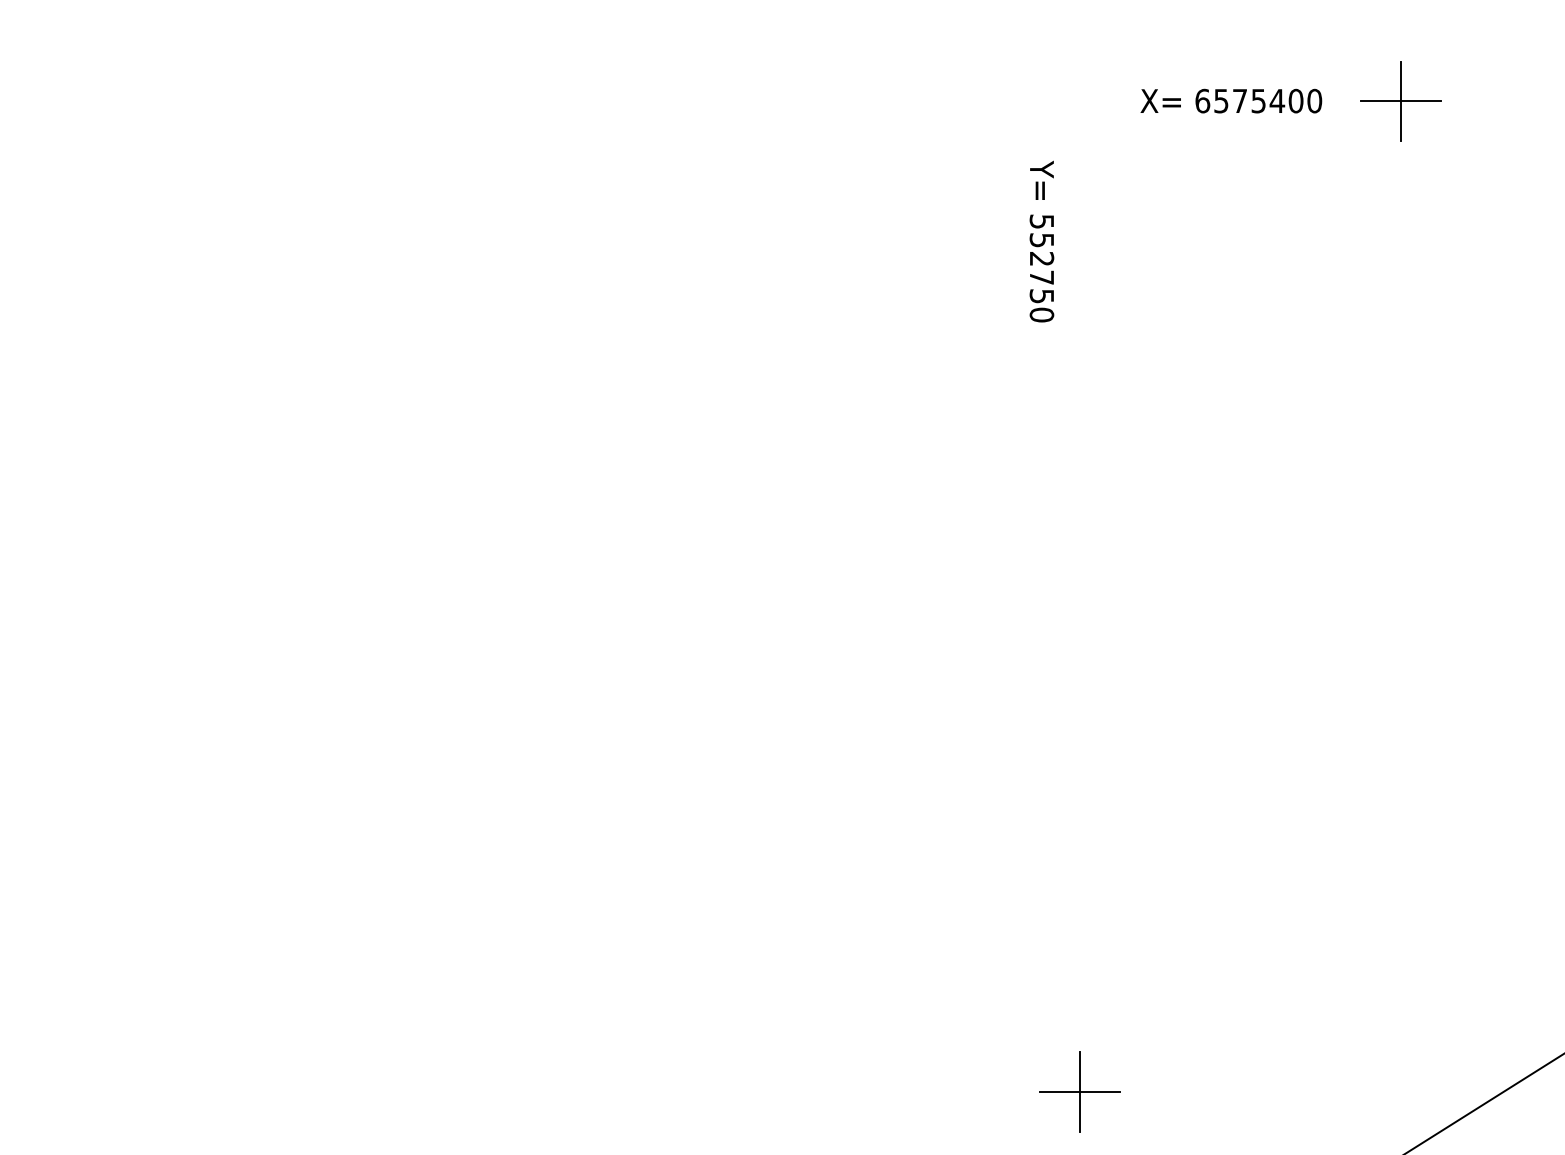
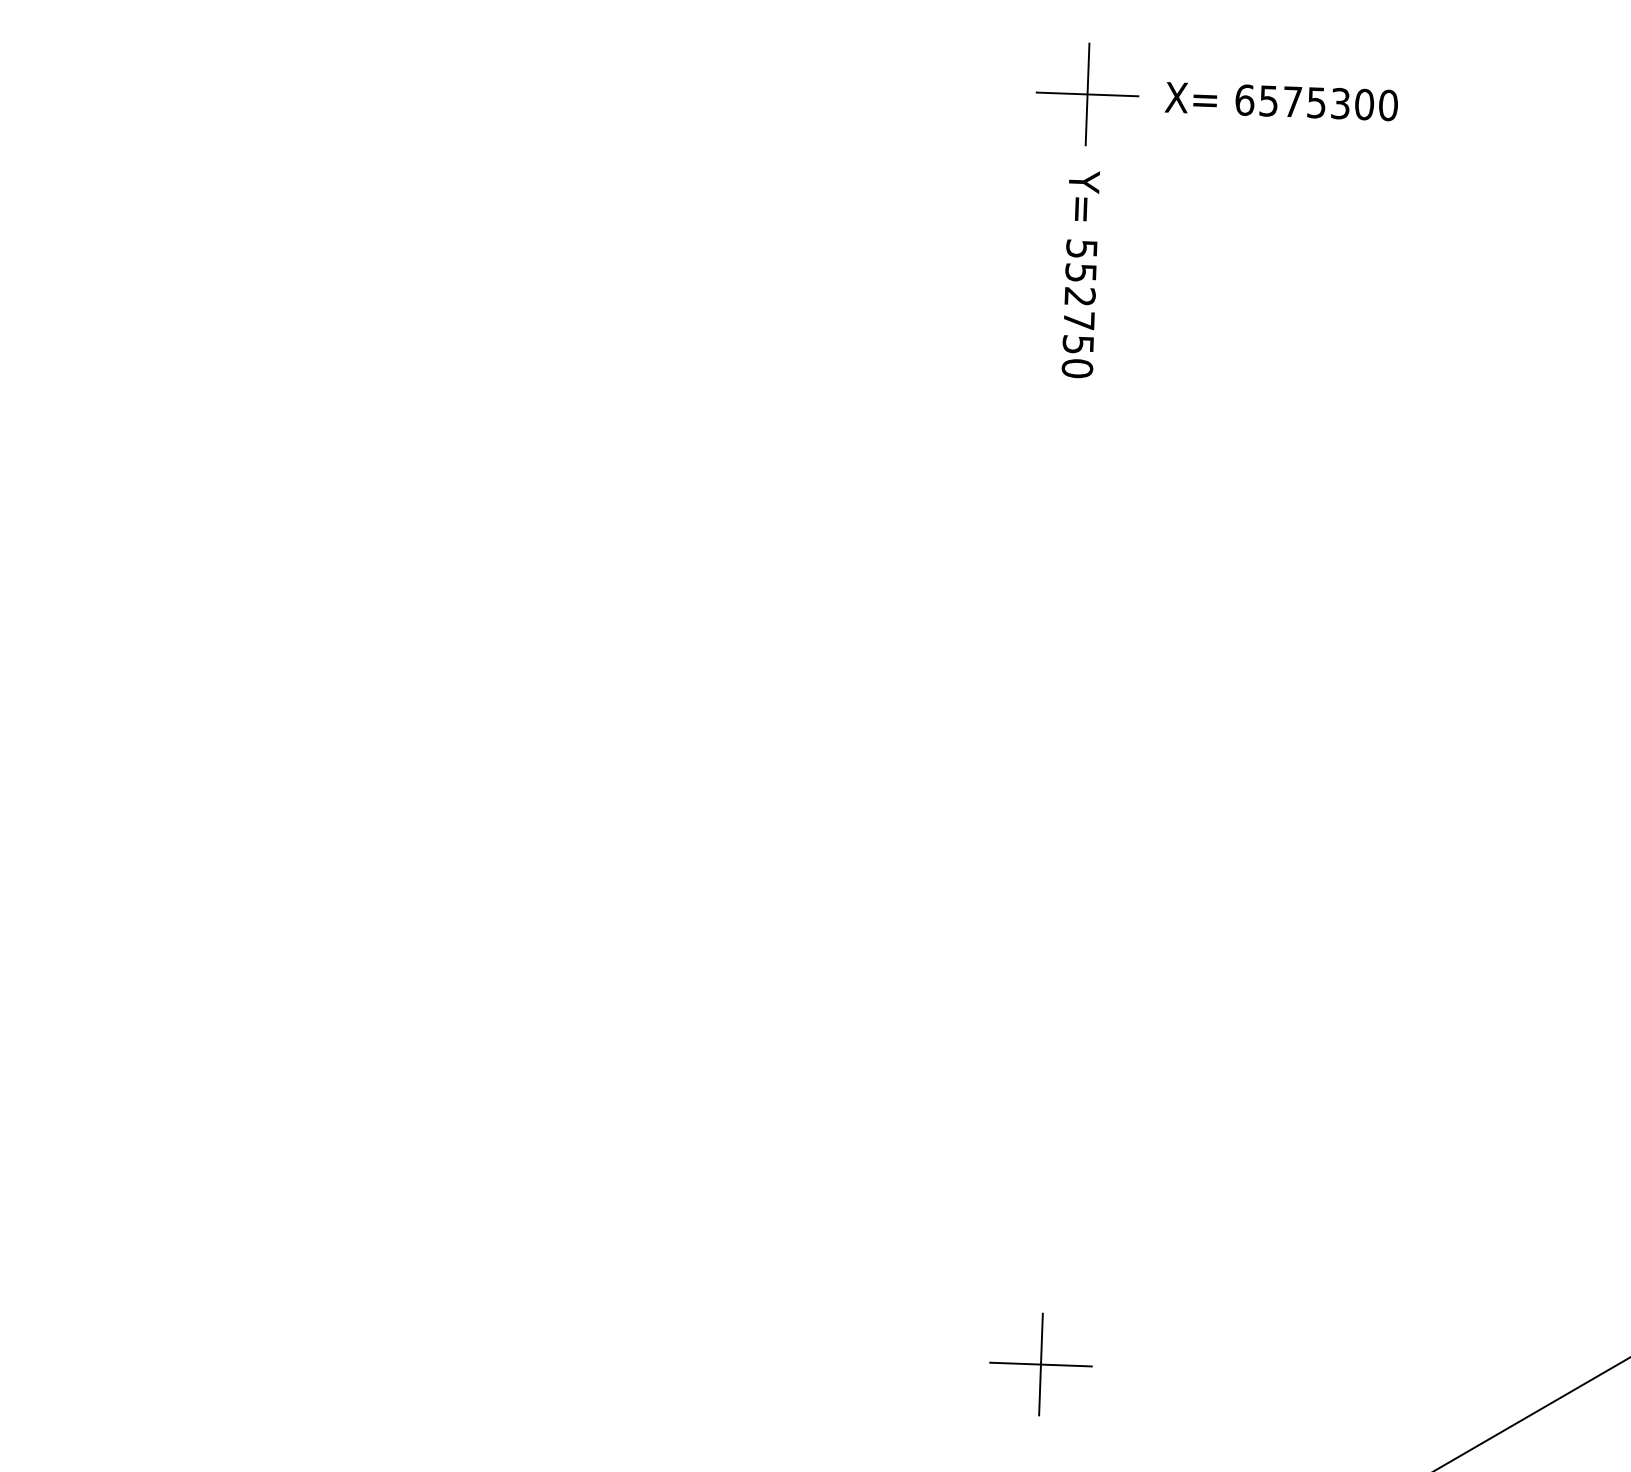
text: (1277, 100) -> (1340, 102), 6575400 -> 6575300
part: (1400, 101) -> (1086, 94), moved
text: (1041, 241) -> (1080, 274), moved

